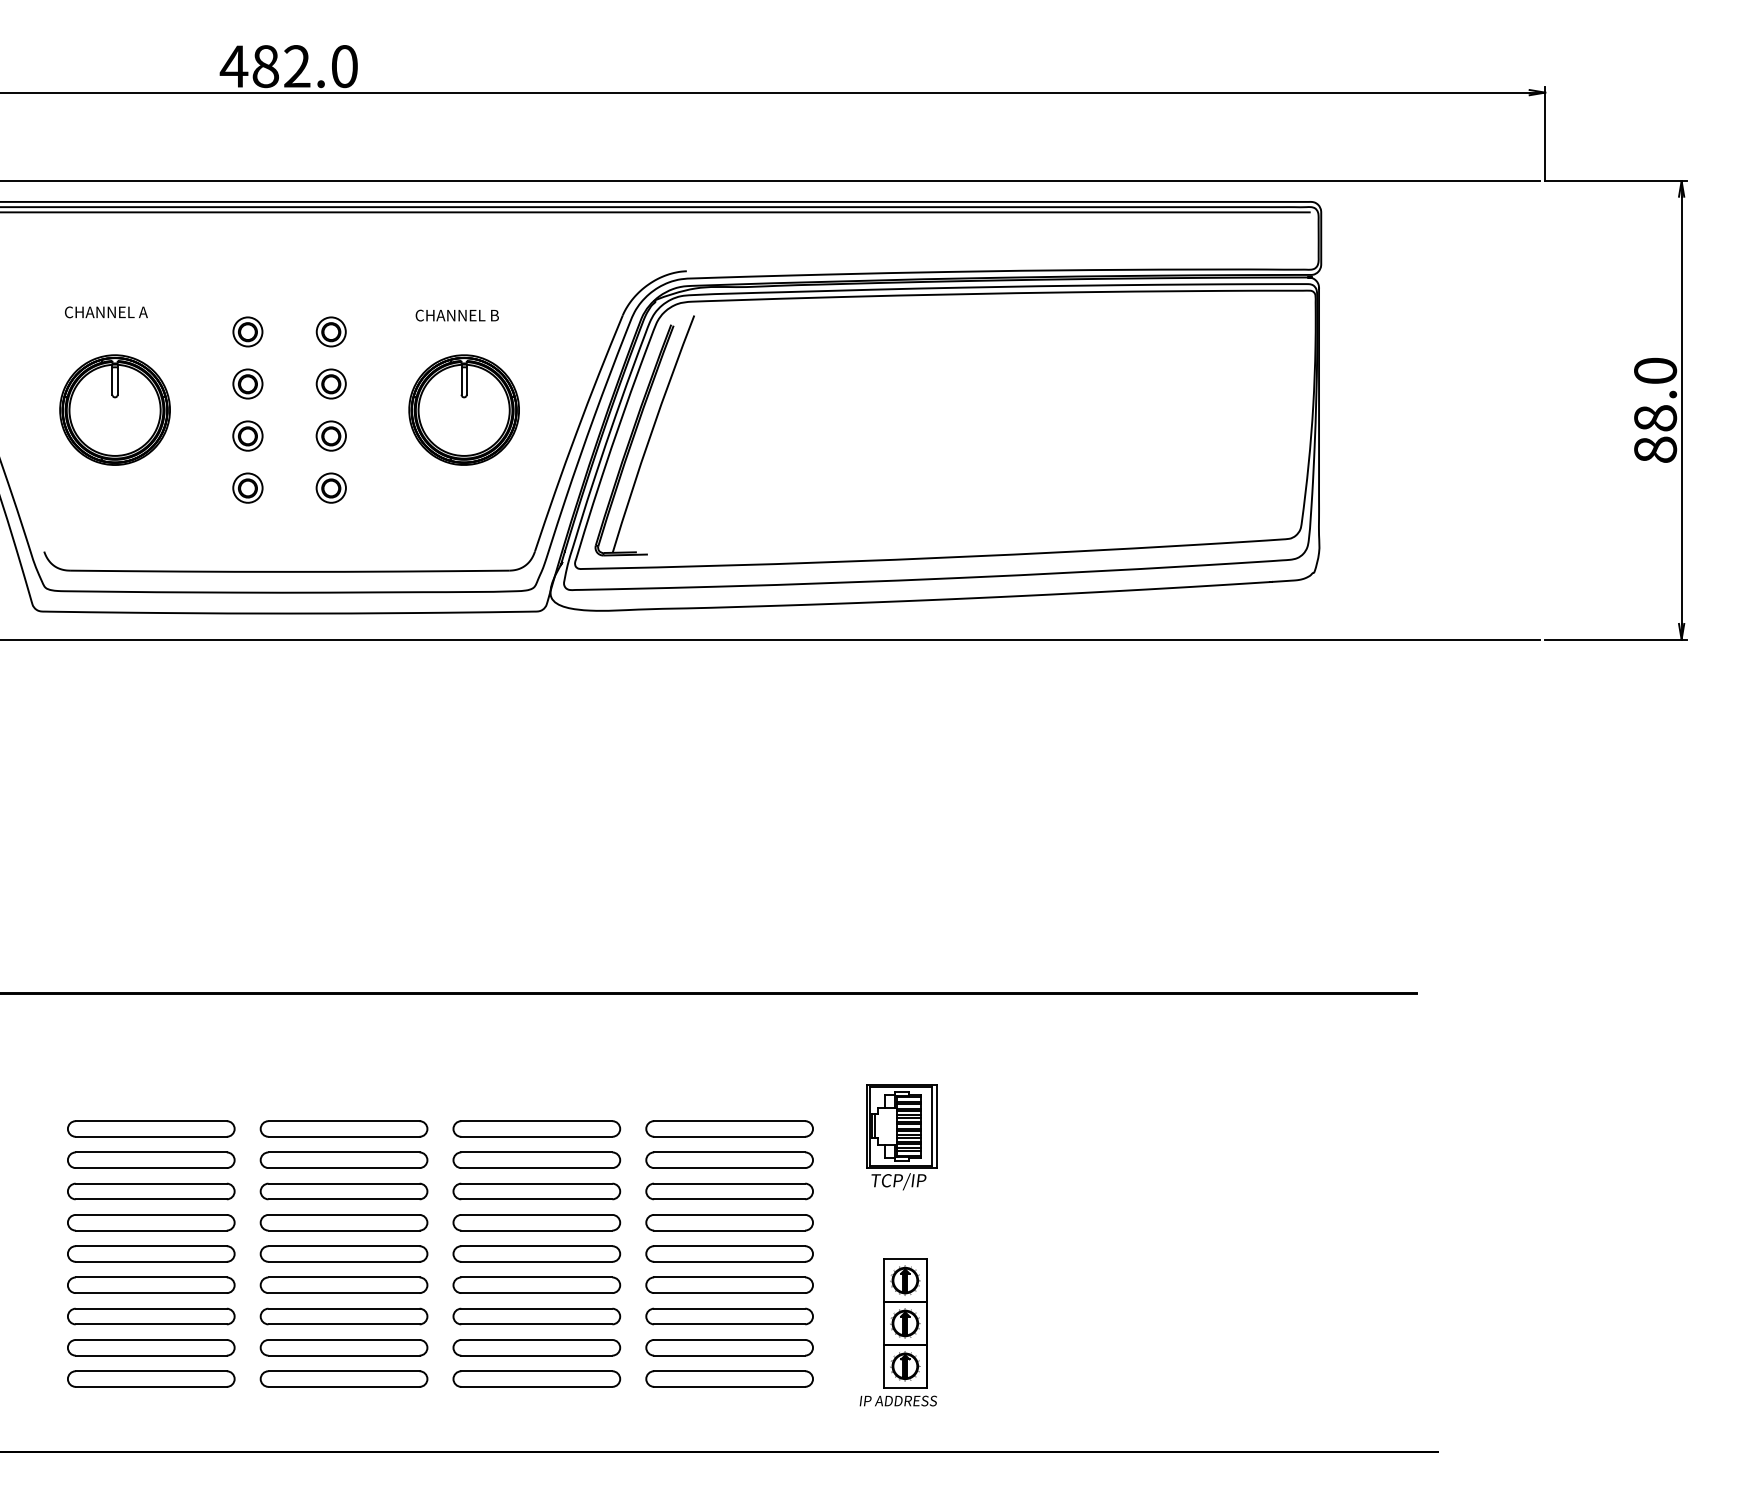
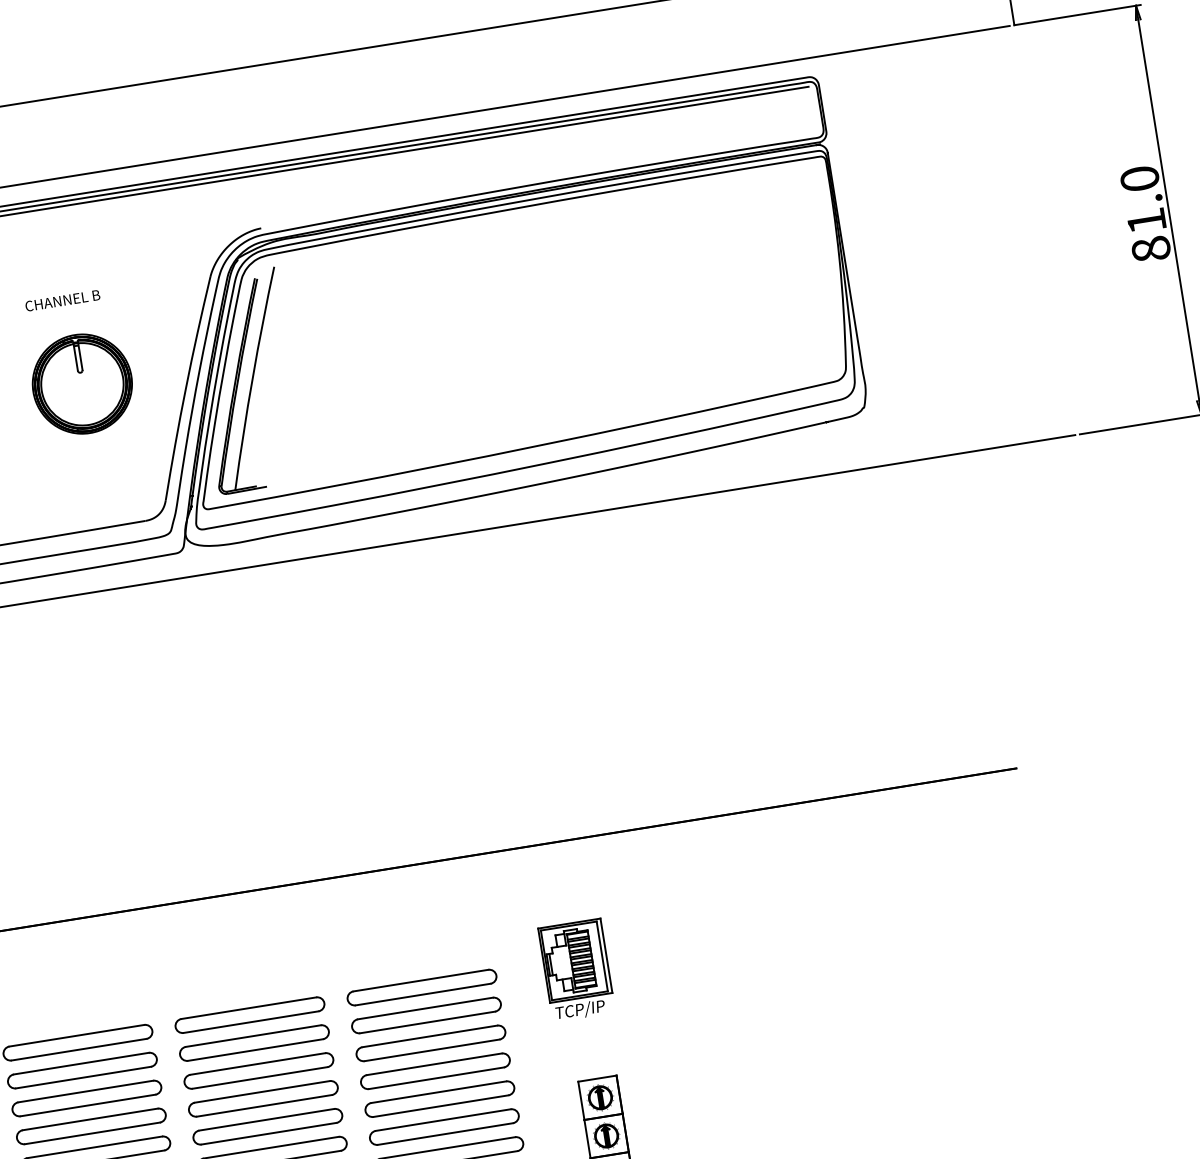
text: (1655, 418) -> (1146, 221), 88.0 -> 81.0

